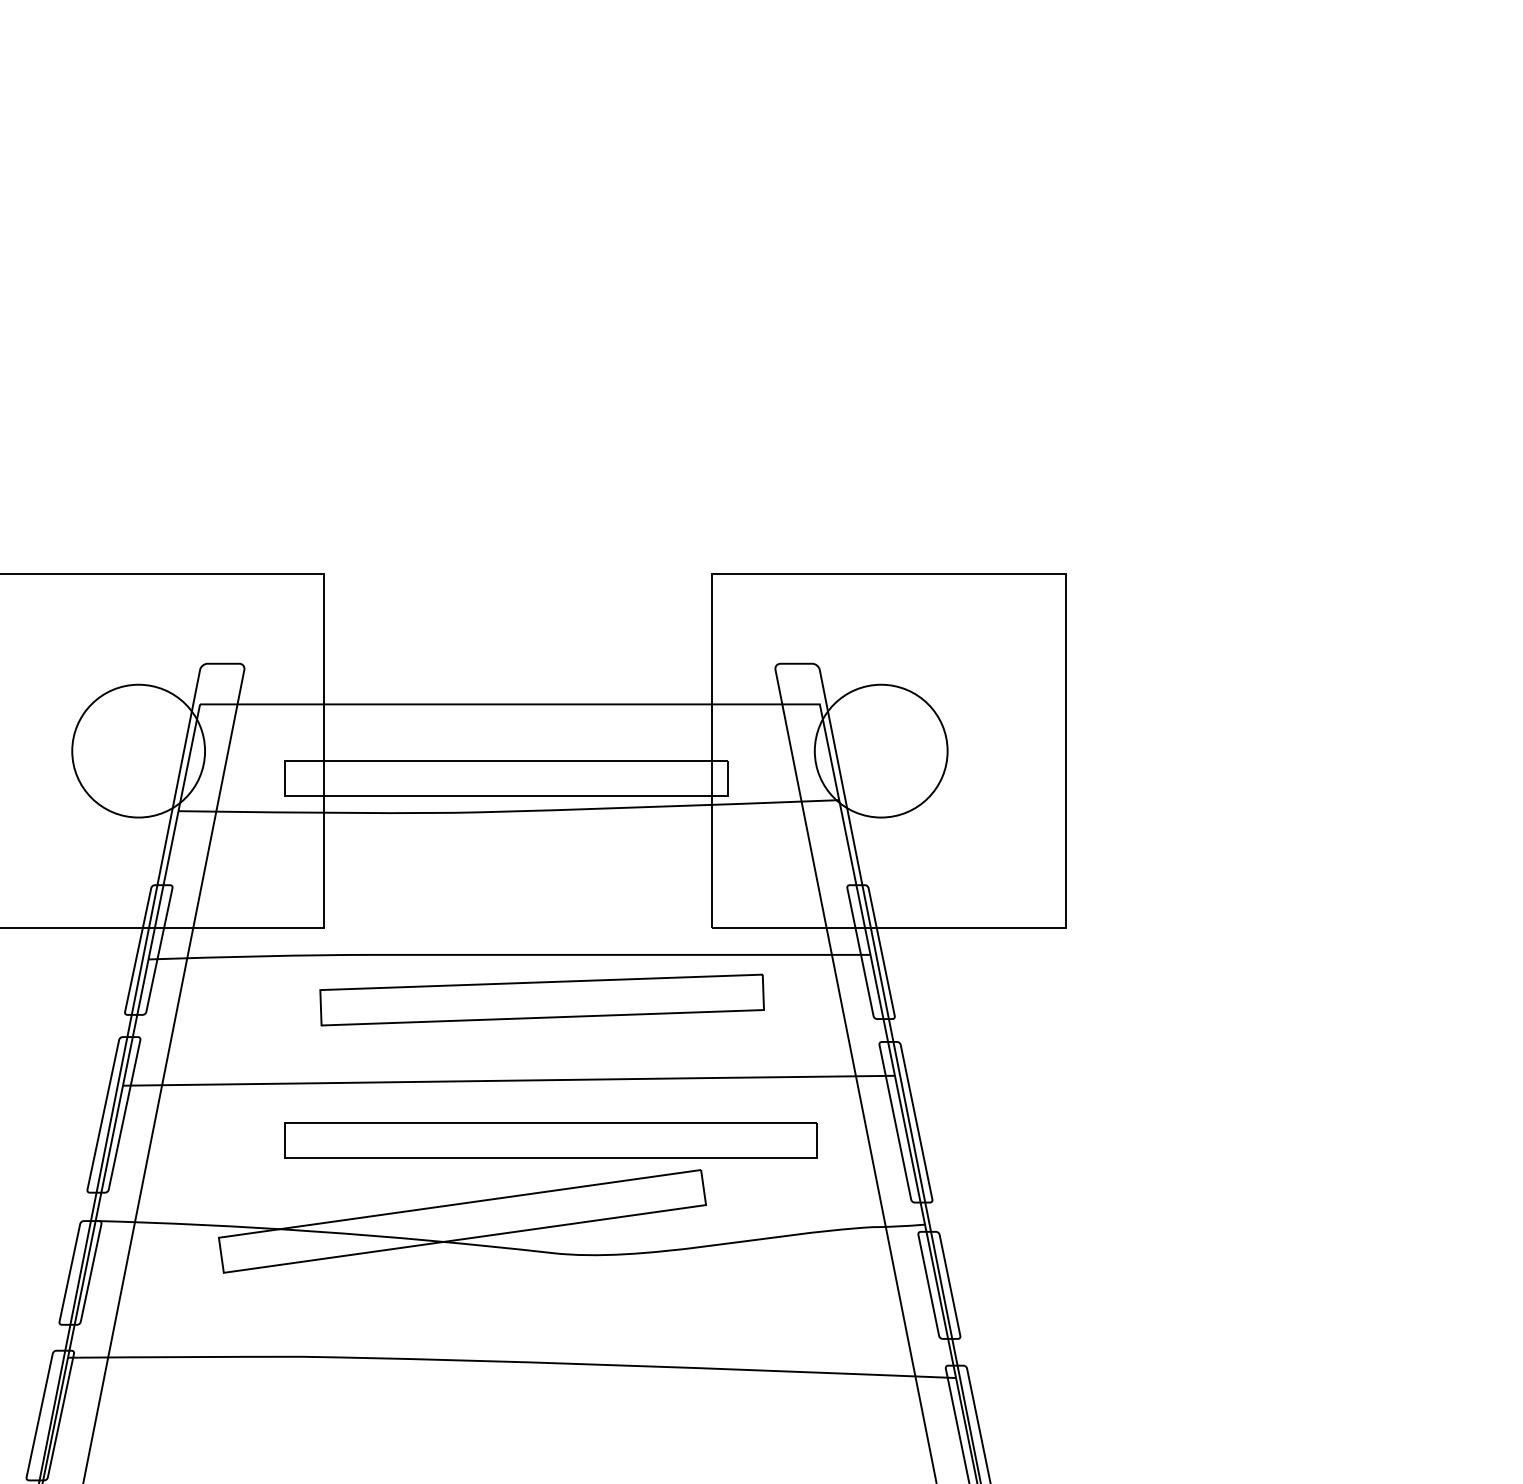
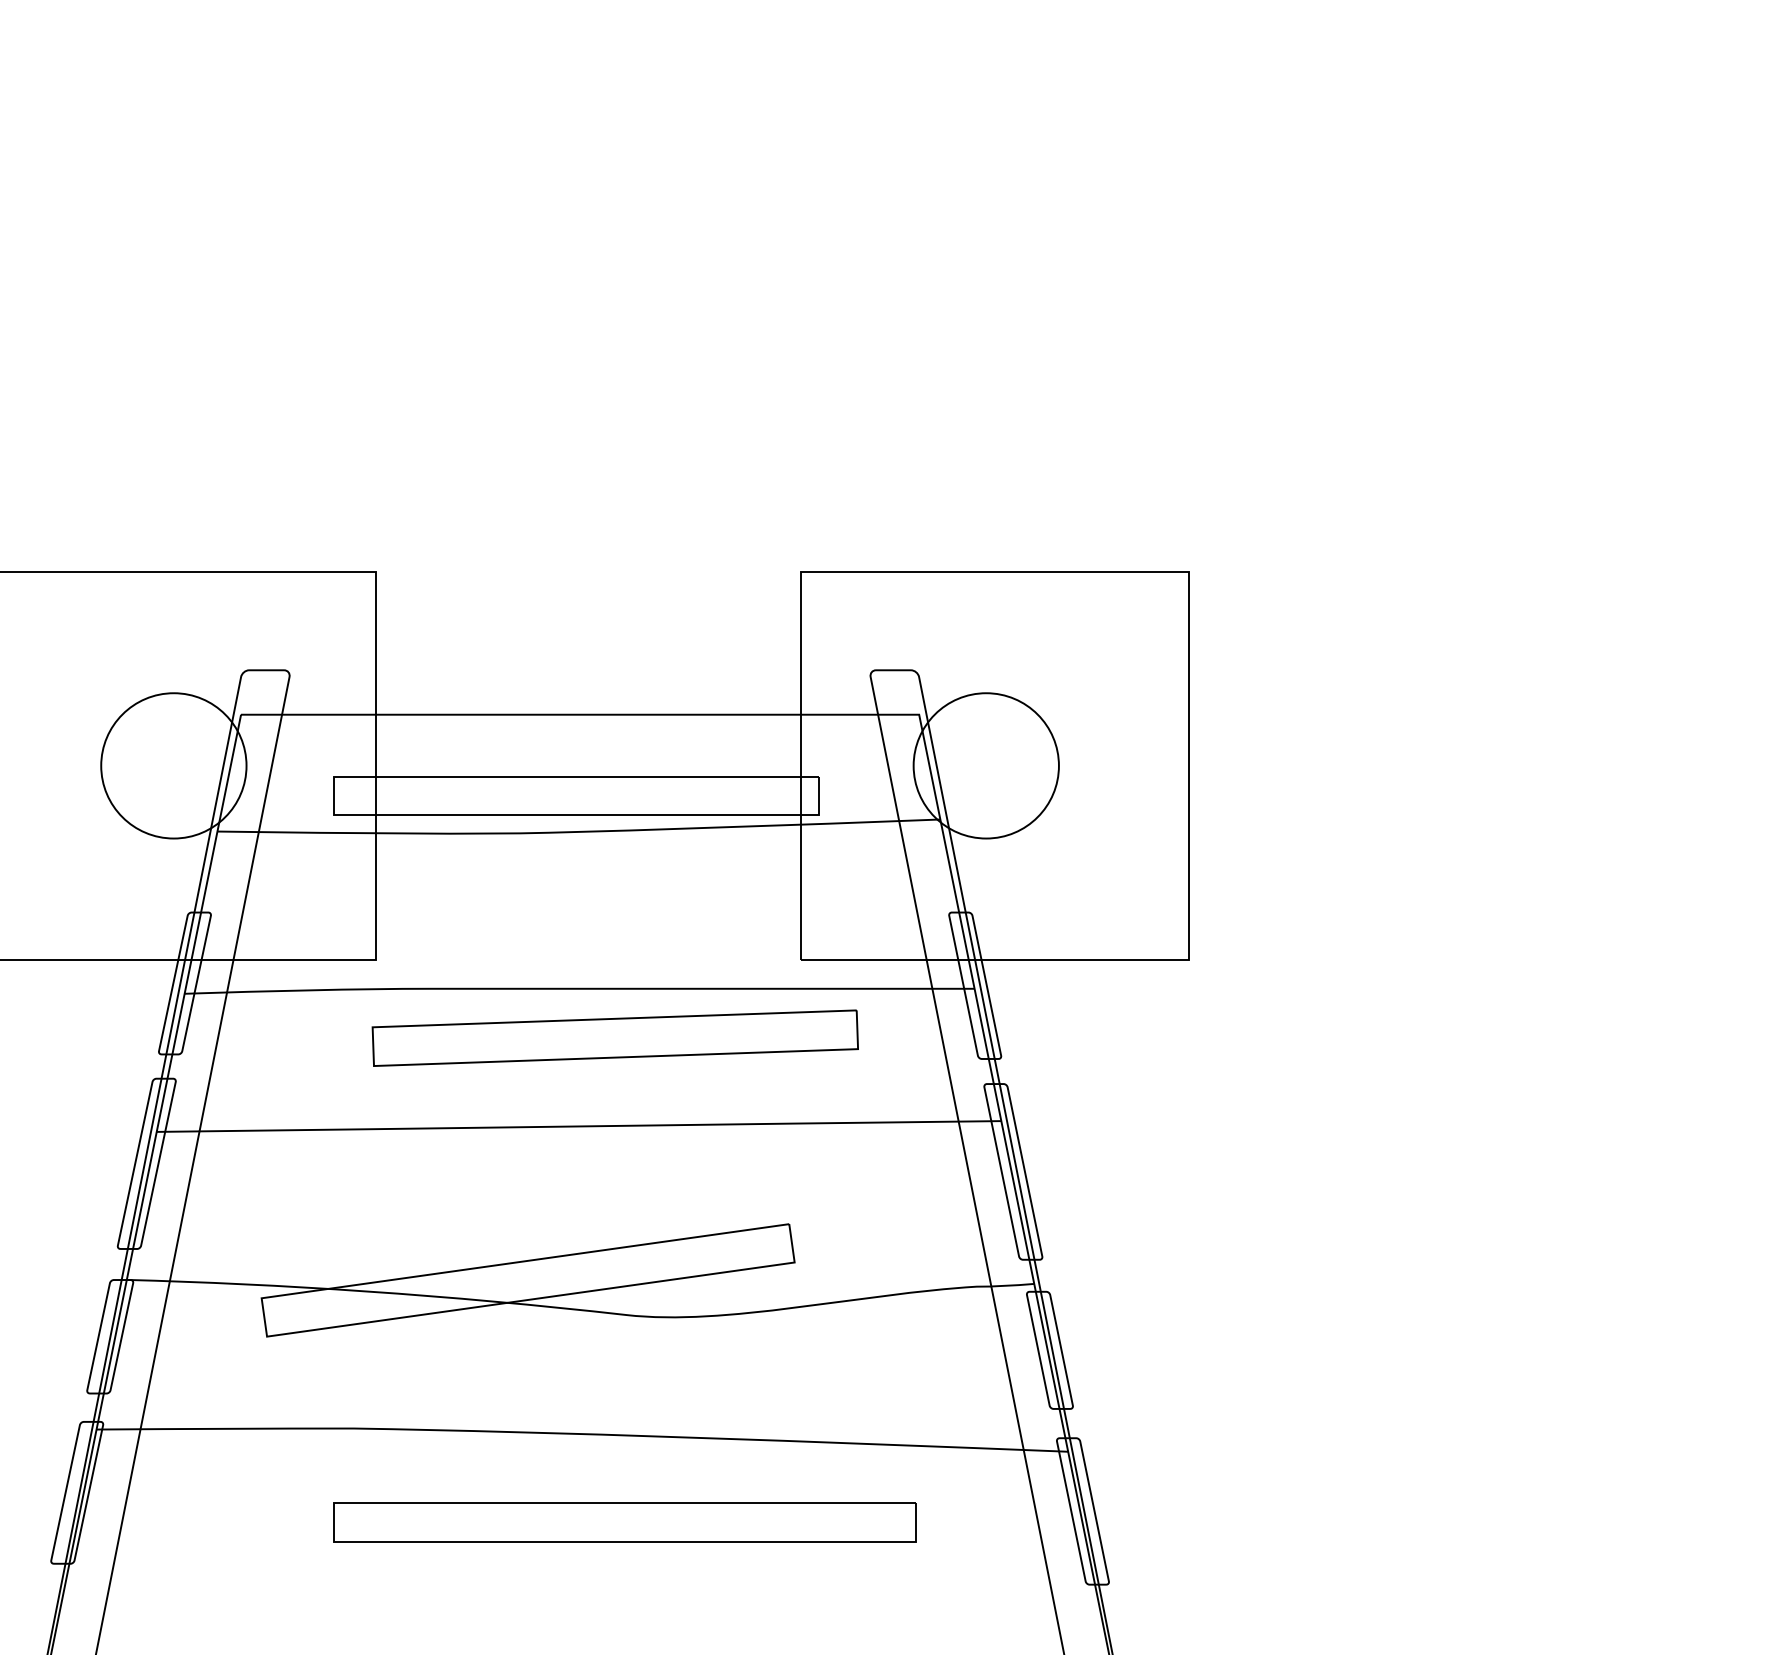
part: (550, 1140) -> (624, 1522), moved

